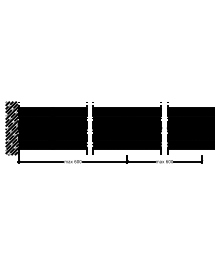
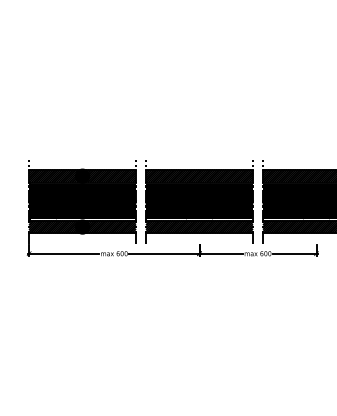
hatch: (11, 128) -> (17, 201), removed

